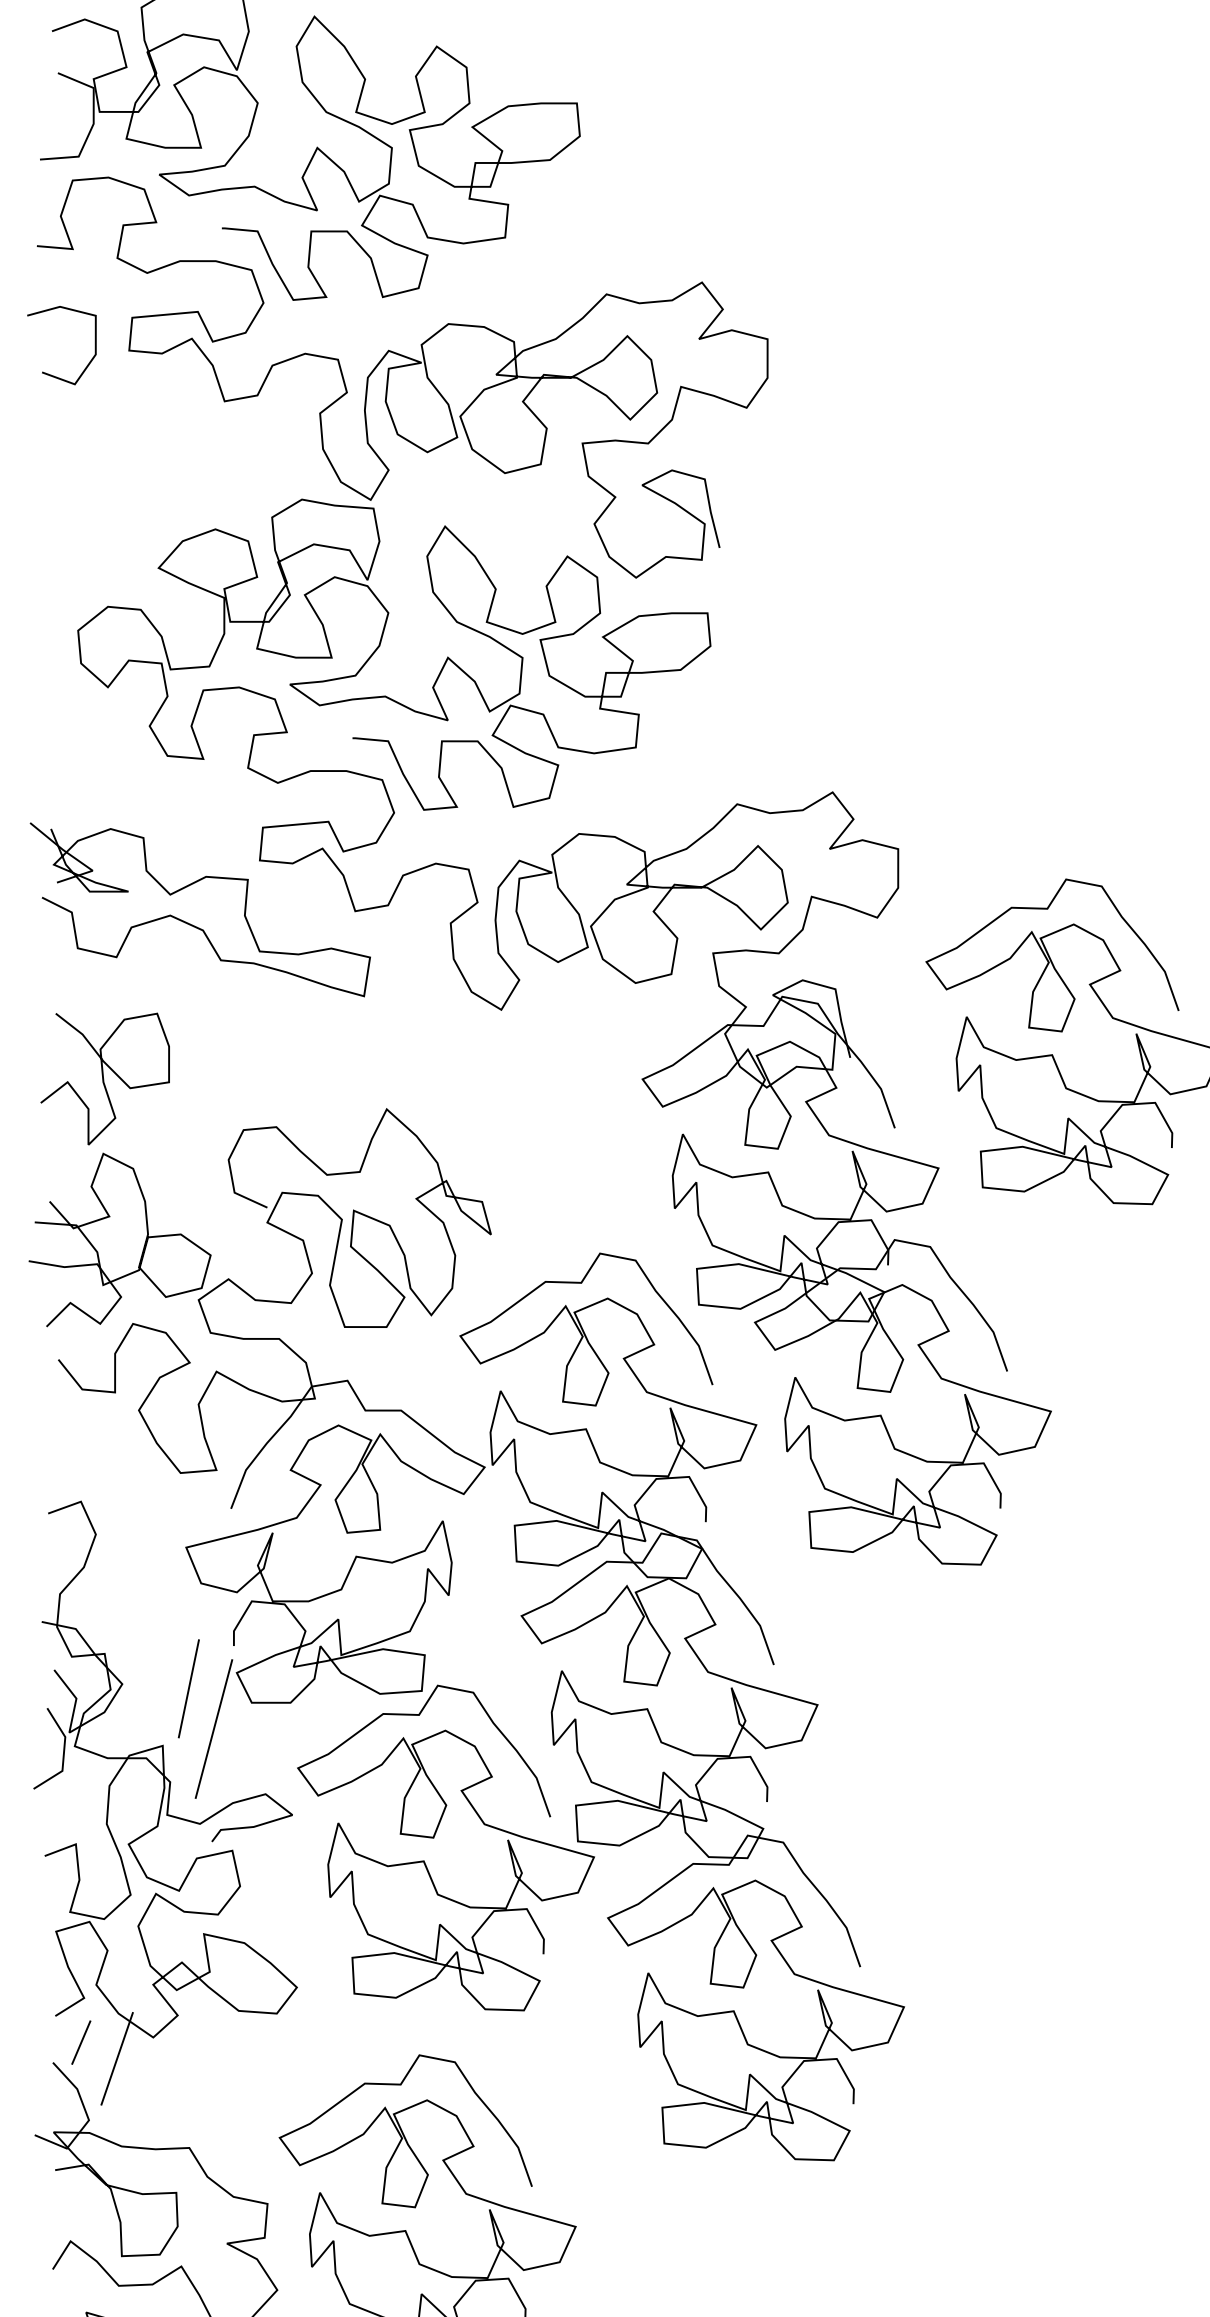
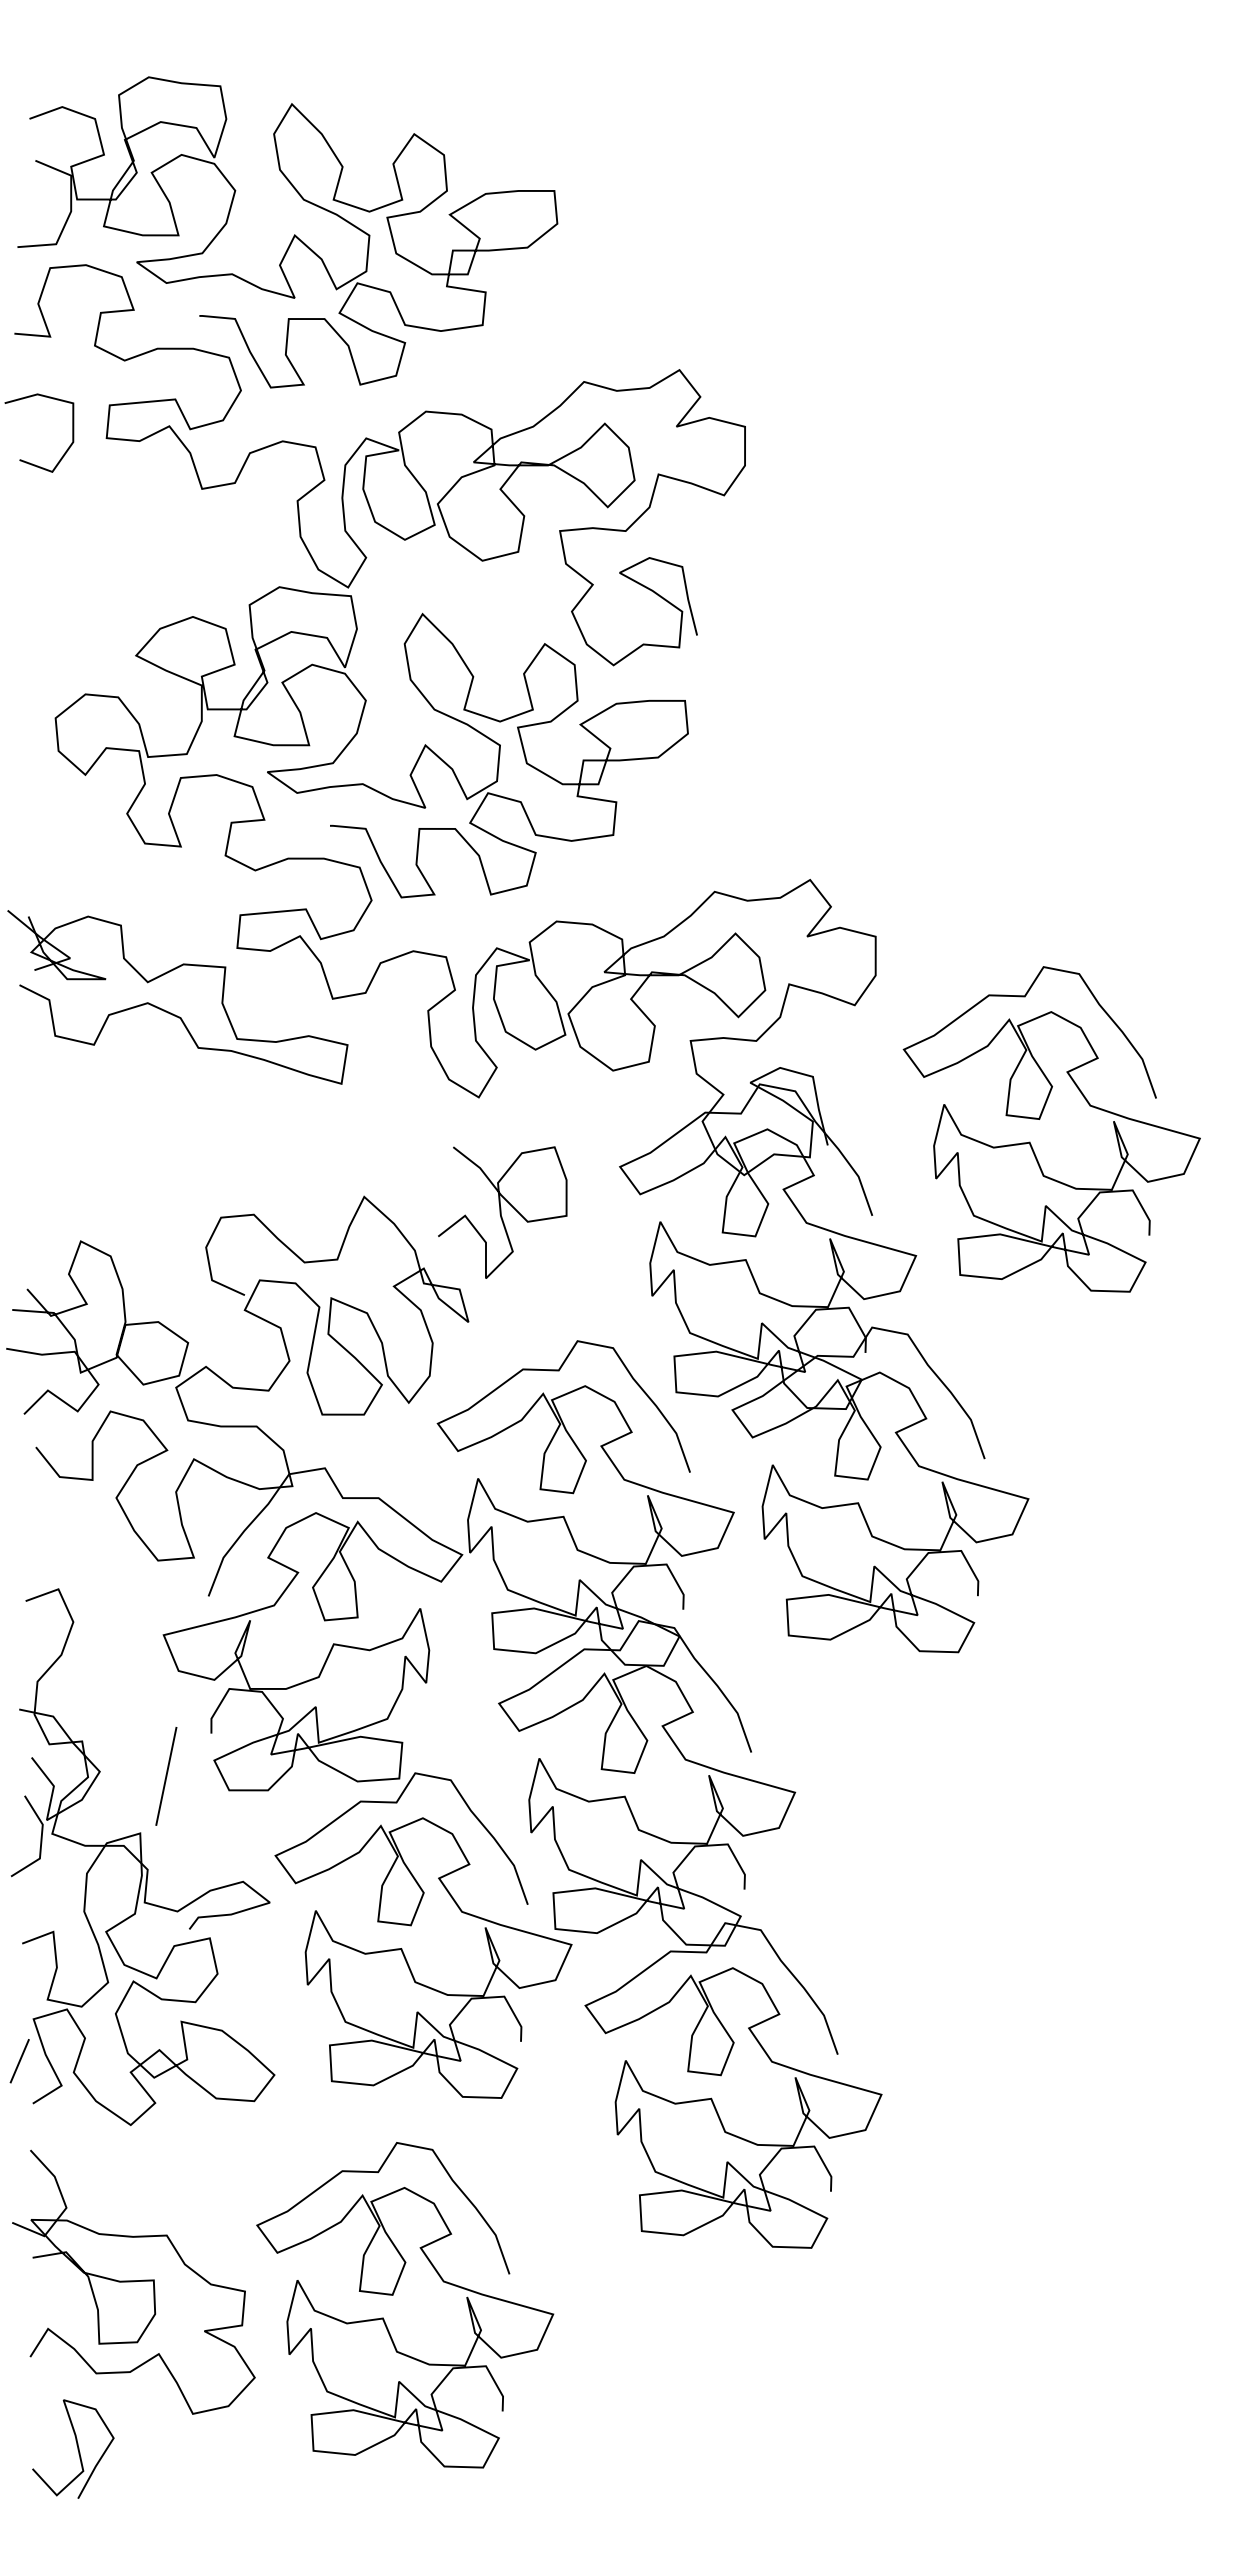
curve: (104, 1078) -> (501, 1212), moved
line: (214, 1728) -> (191, 1816), removed
line: (81, 2042) -> (19, 2061), moved
line: (117, 2058) -> (94, 2146), removed

